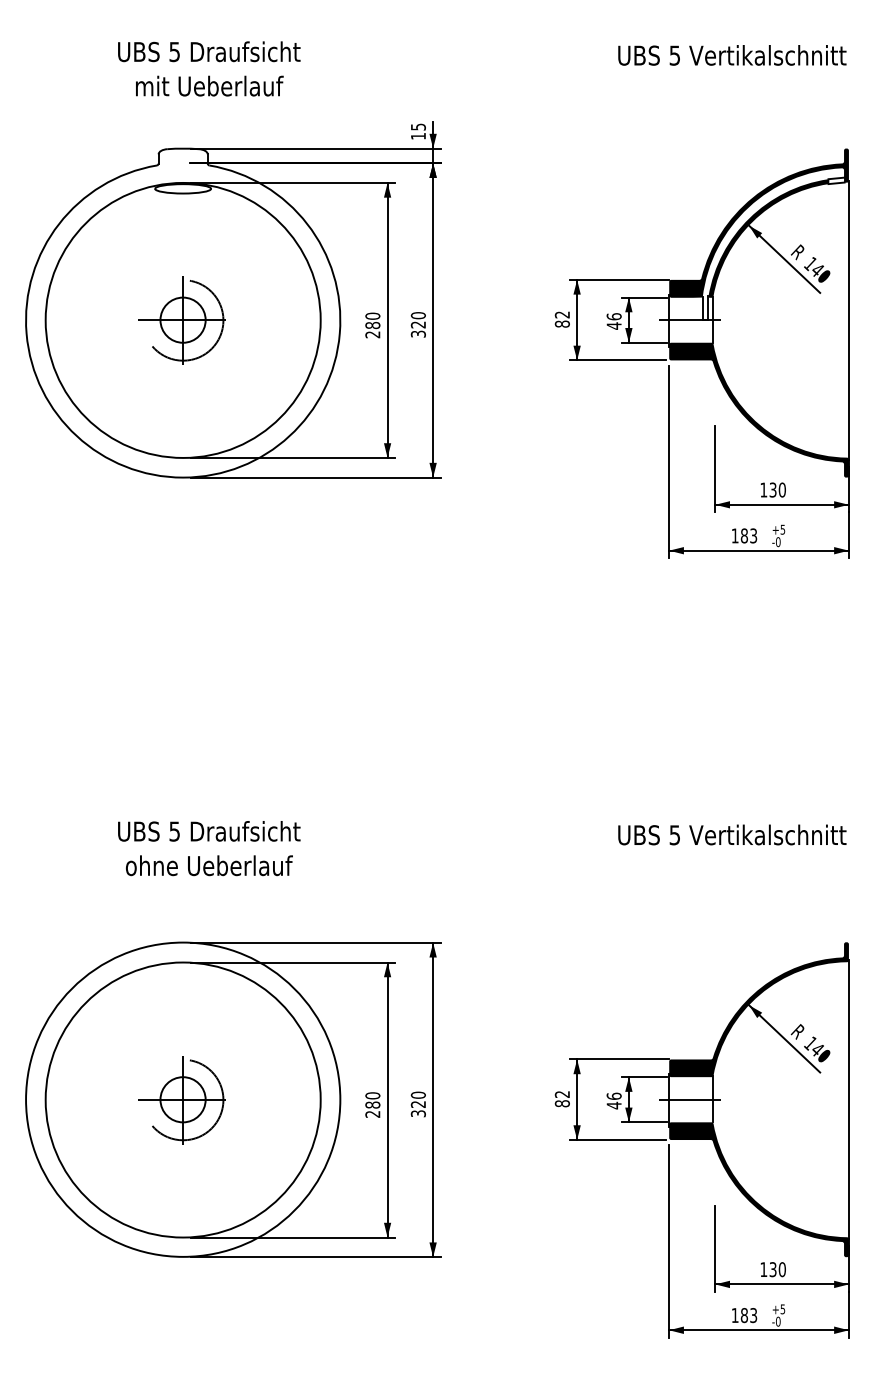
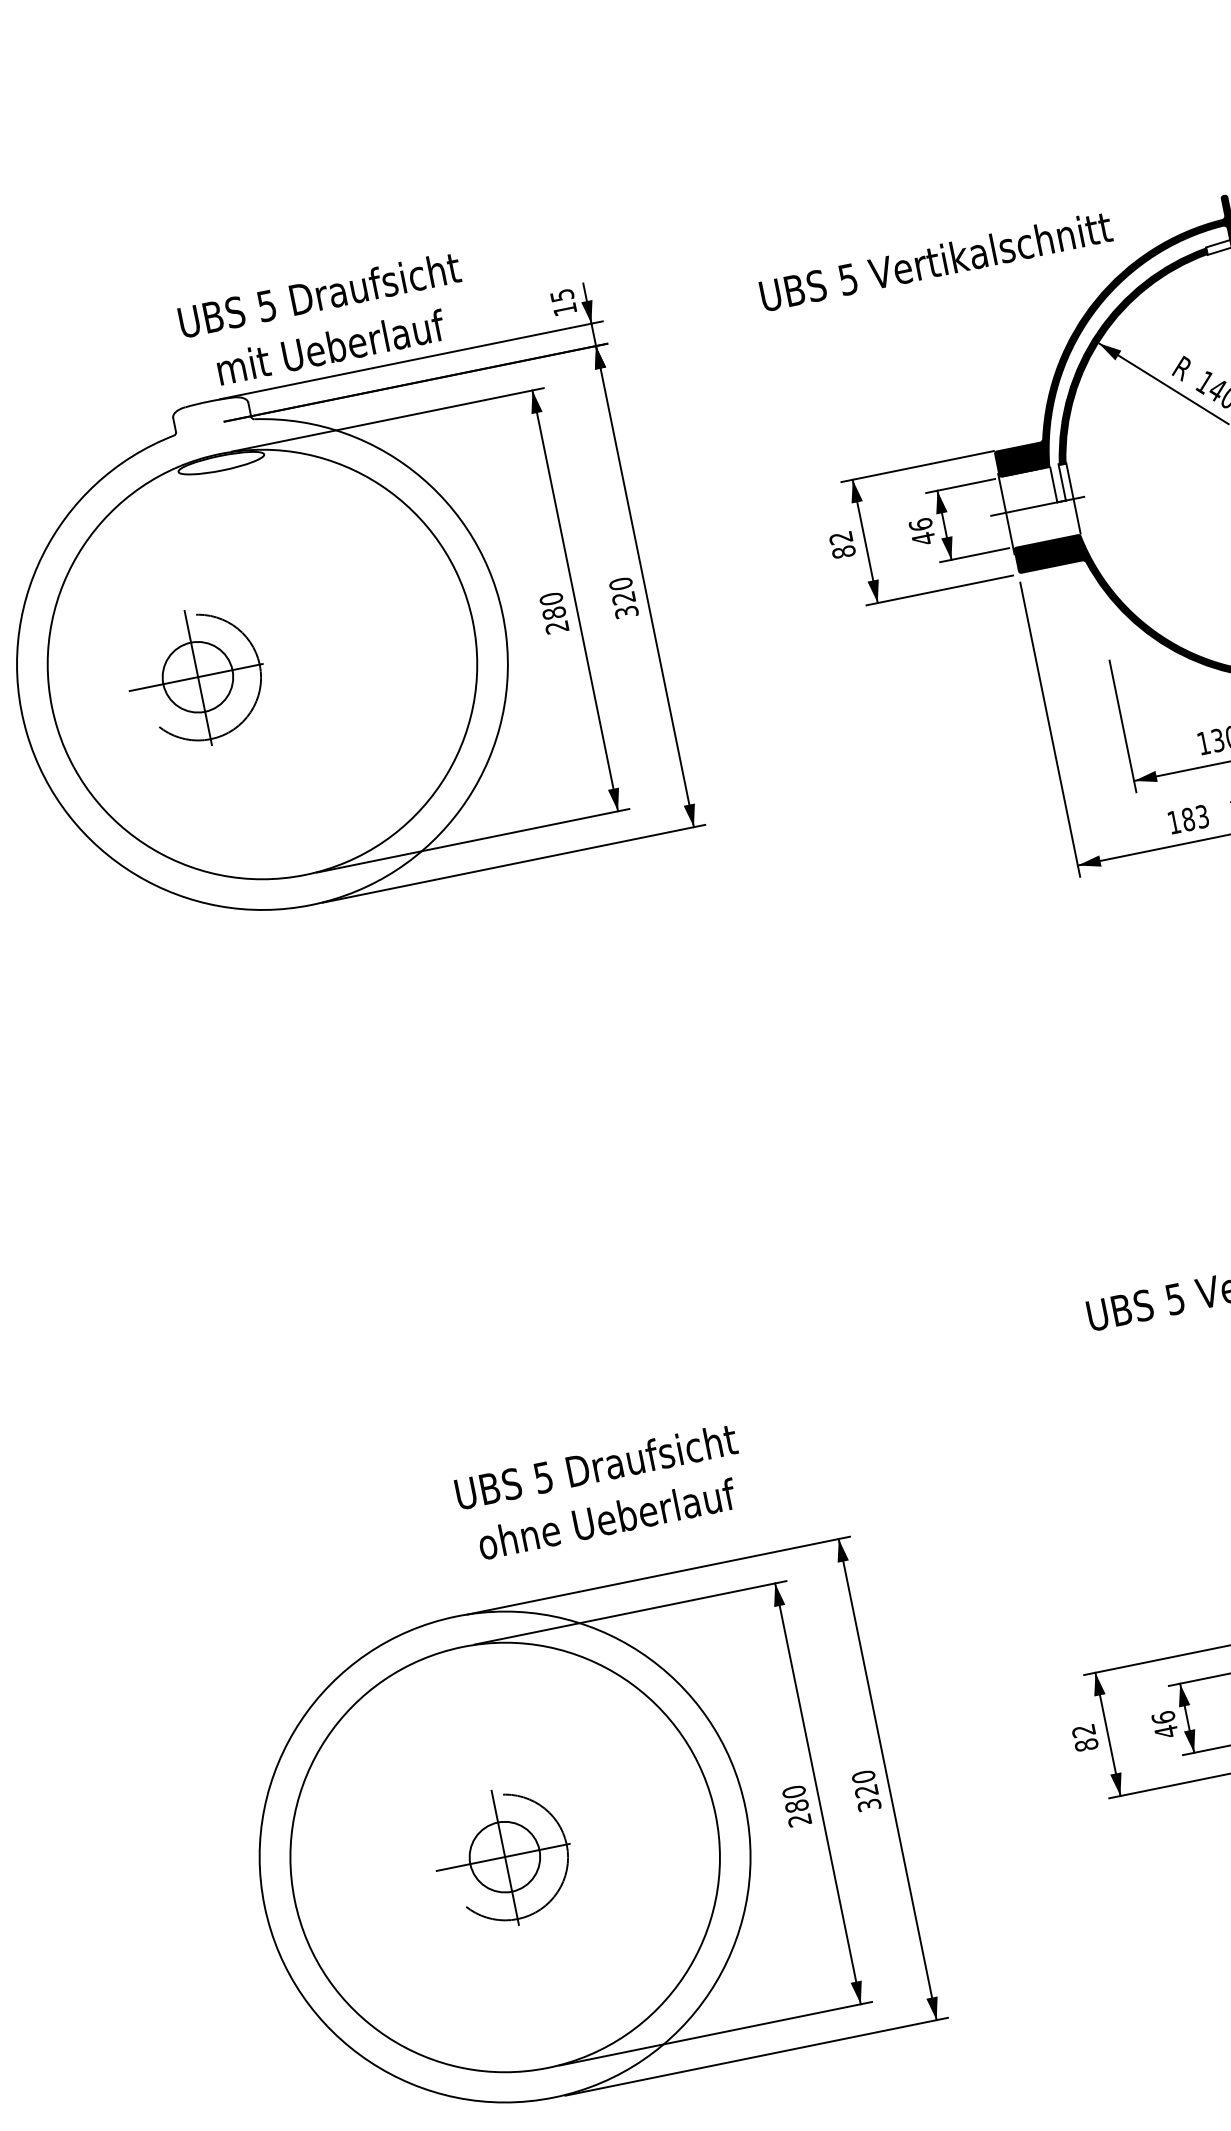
text: (732, 55) -> (936, 261), moved
text: (209, 68) -> (325, 320), moved
part: (181, 320) -> (195, 678), moved
text: (209, 848) -> (601, 1492), moved

